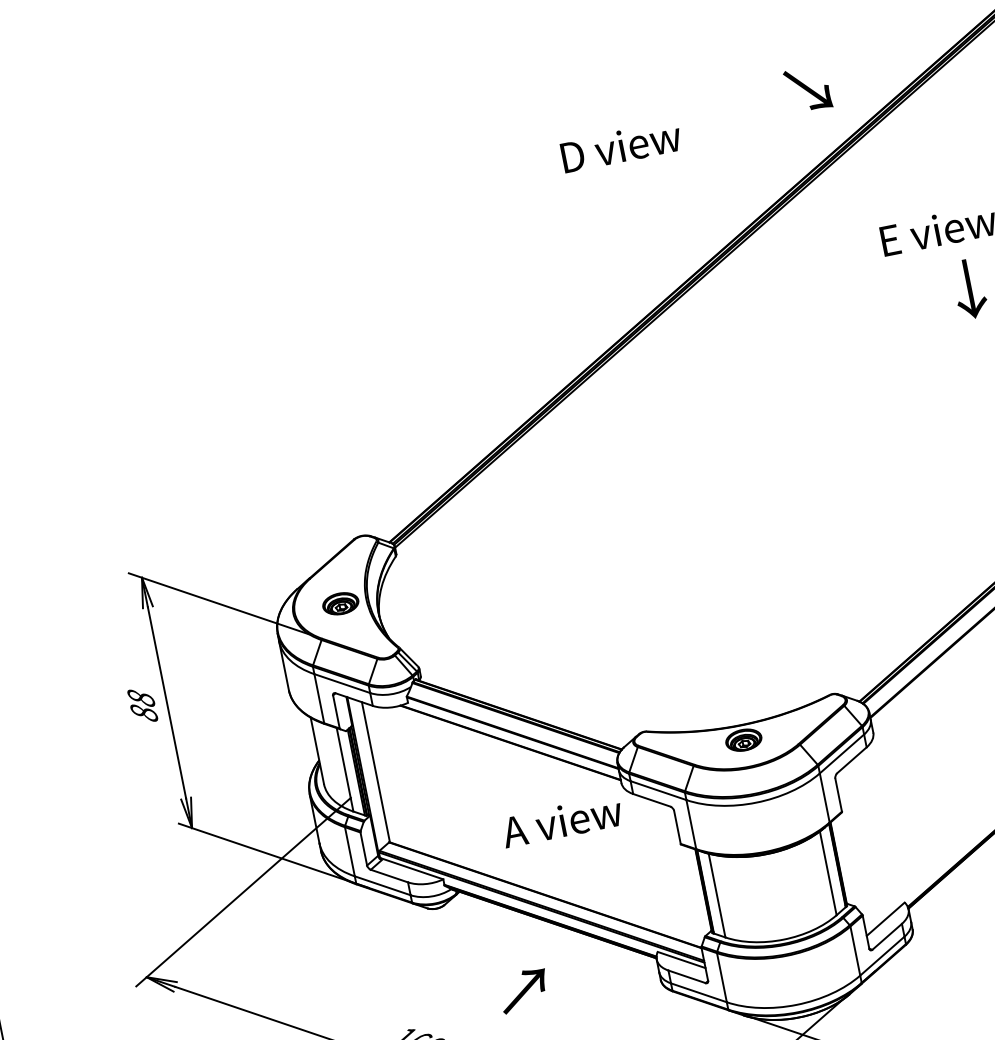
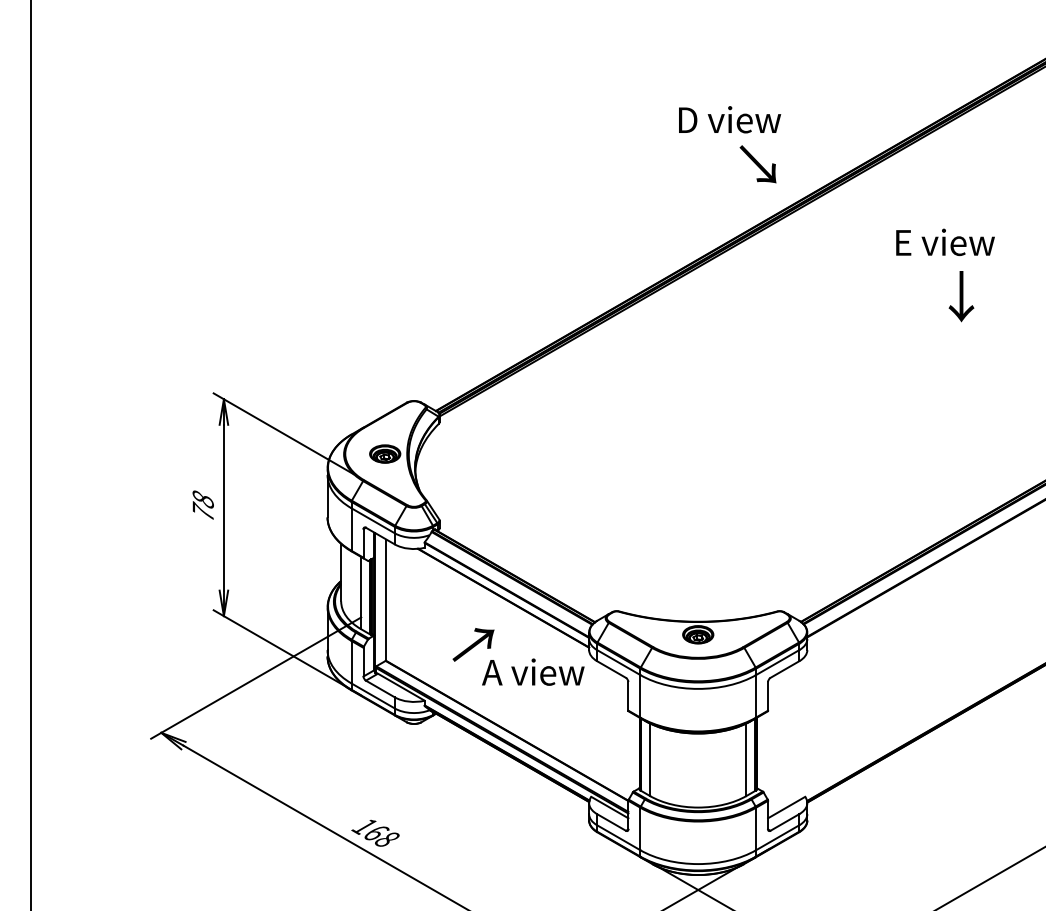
text: (807, 89) -> (757, 164), moved
text: (621, 146) -> (730, 119), moved
text: (143, 712) -> (202, 511), 88 -> 78
text: (524, 990) -> (473, 644), moved

